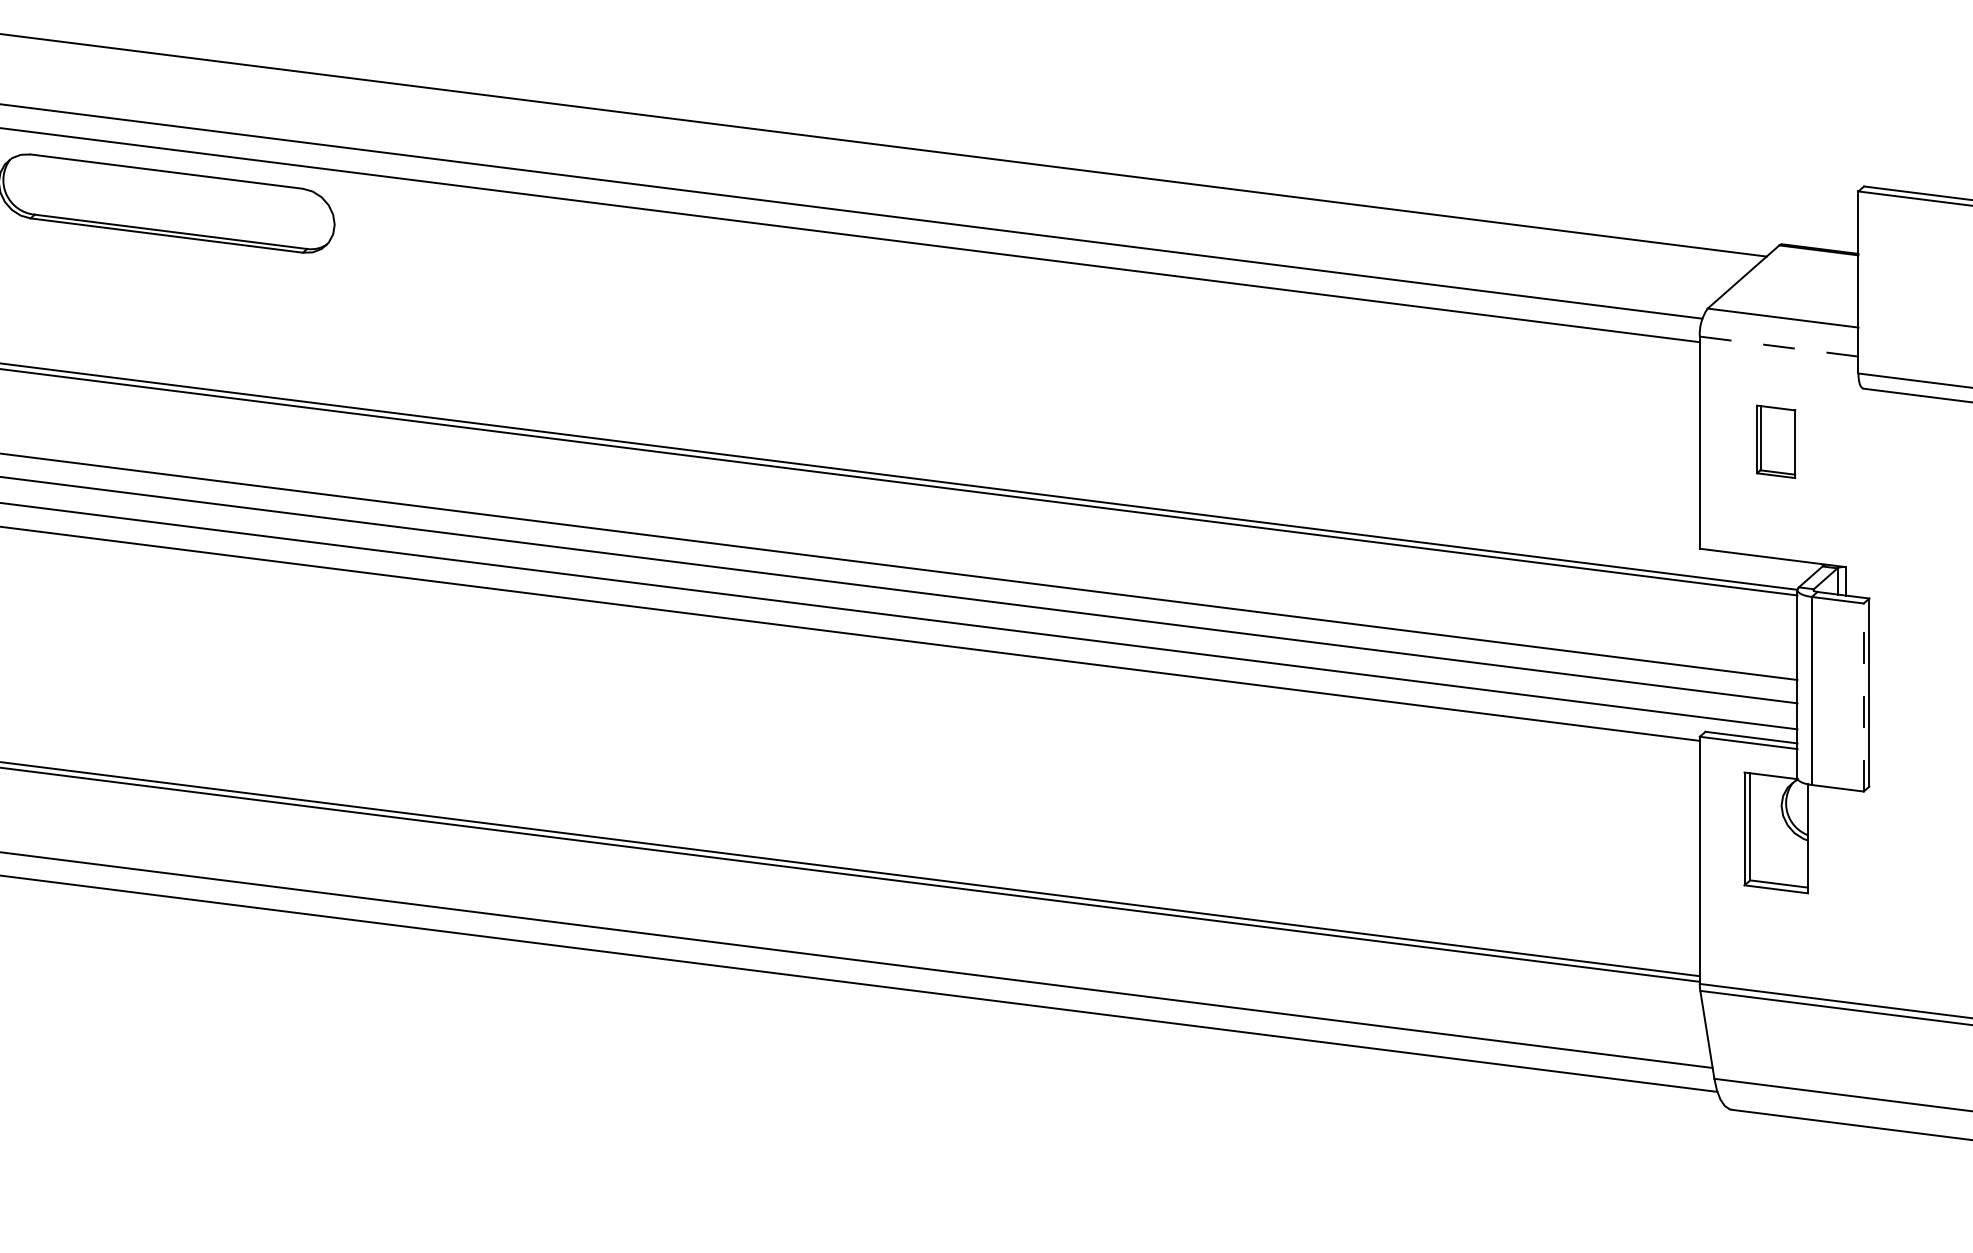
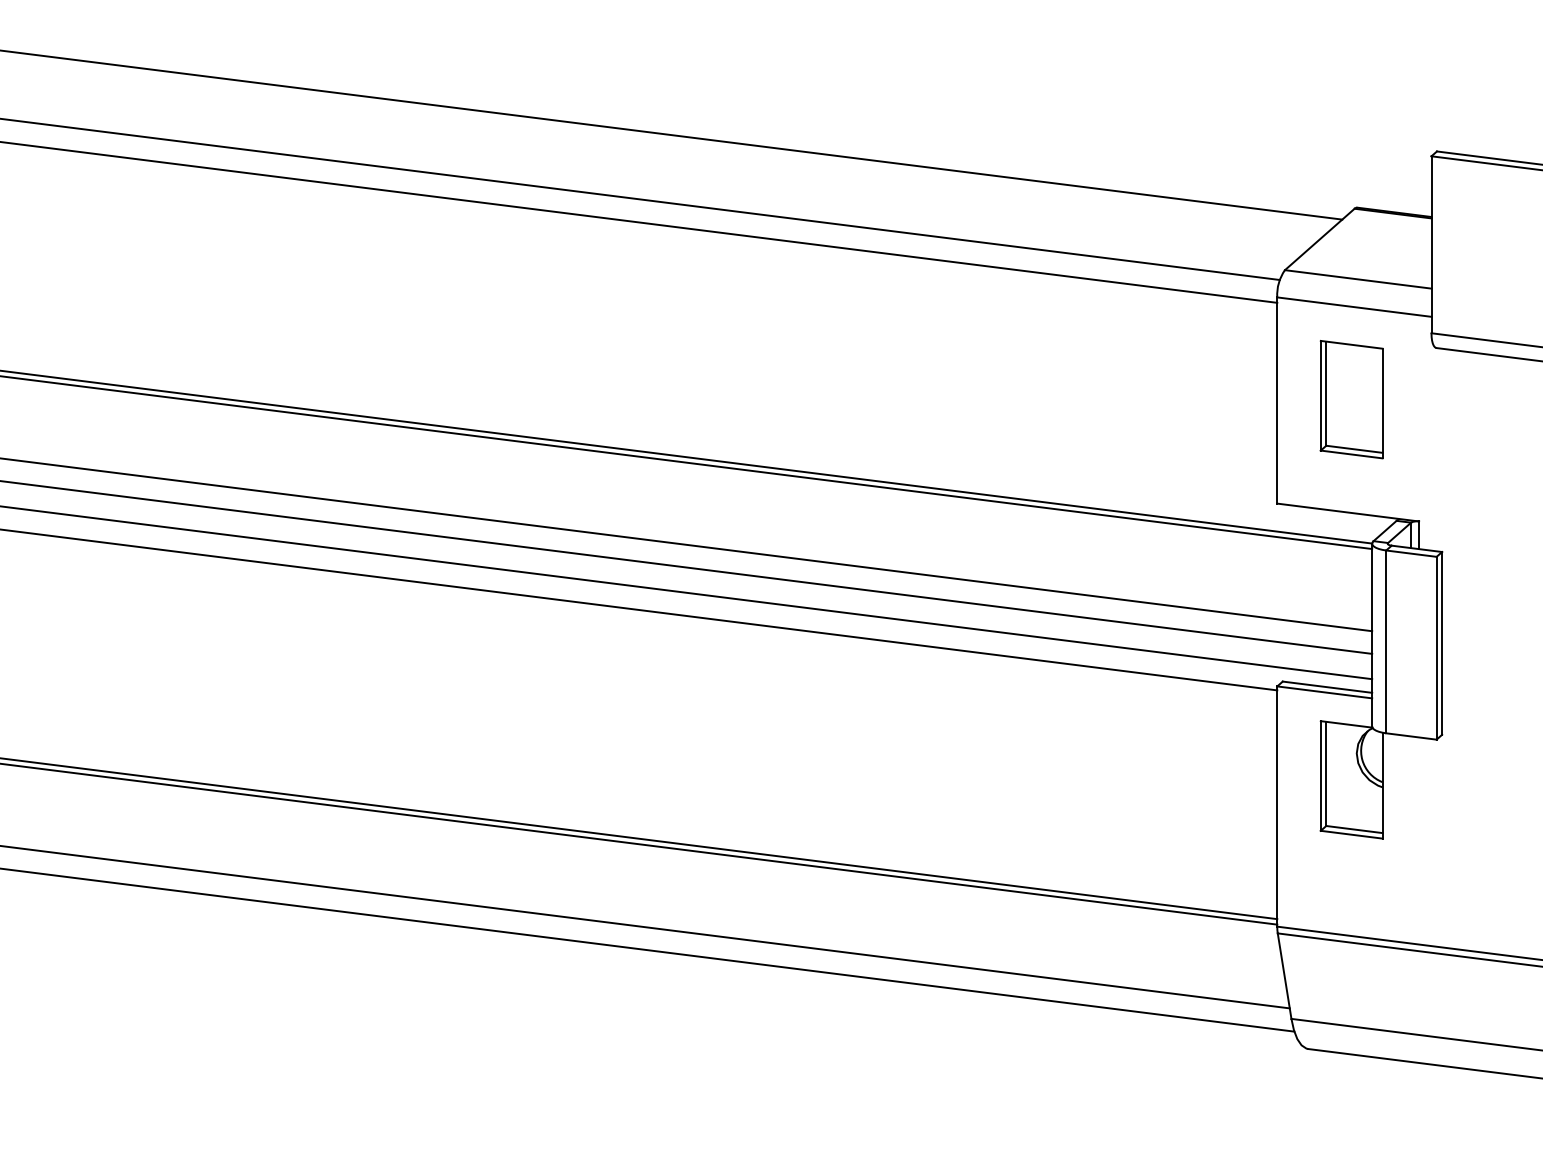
line: (1779, 346) -> (1354, 307), dashed -> solid
part: (1775, 441) -> (1350, 399), size x1.67
line: (1863, 697) -> (1436, 648), dashed -> solid

